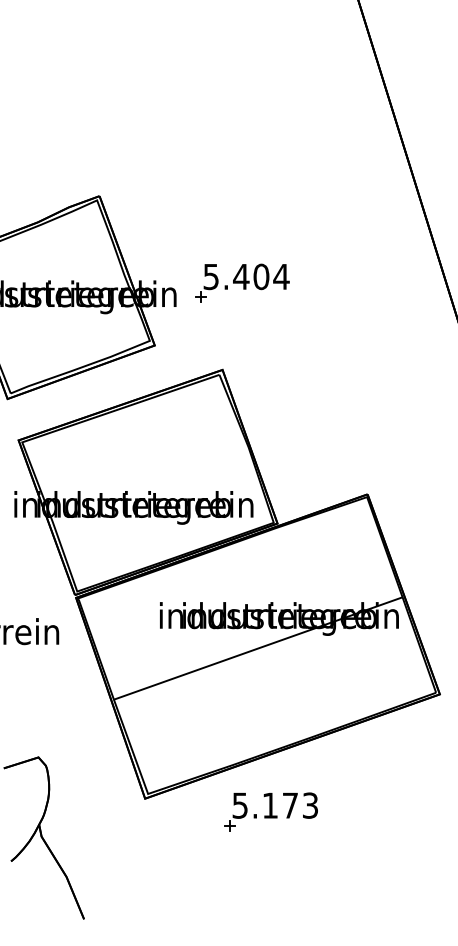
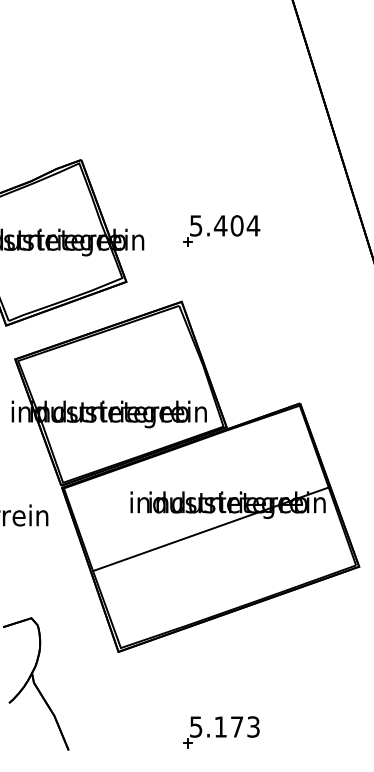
part: (242, 282) -> (221, 230), moved
part: (270, 811) -> (220, 731), moved

